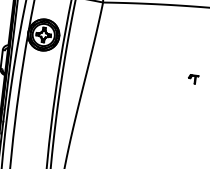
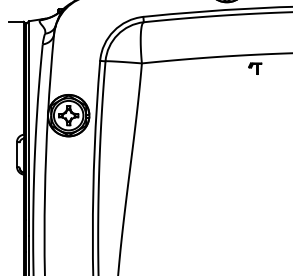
part: (193, 79) -> (255, 68), moved

